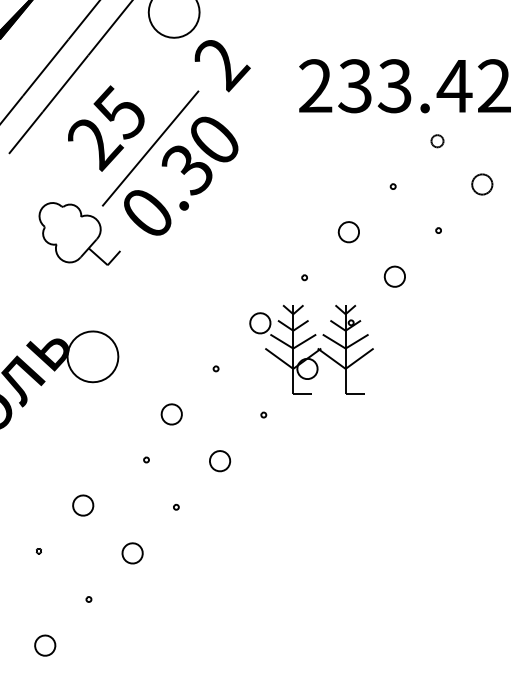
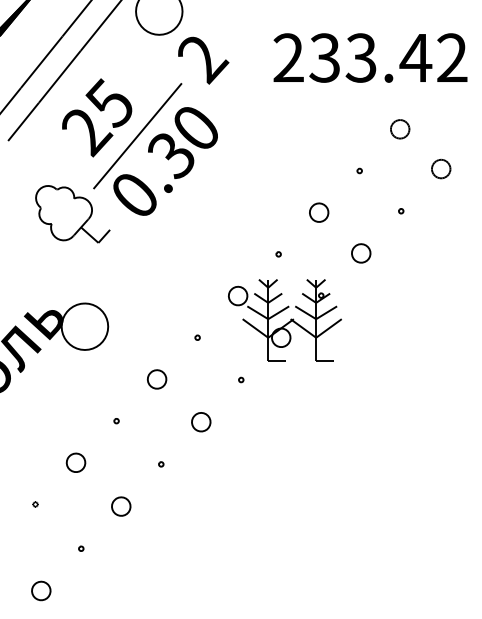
text: (404, 86) -> (370, 58), moved
part: (437, 141) -> (400, 129), size x1.67
part: (146, 459) -> (116, 420), moved

